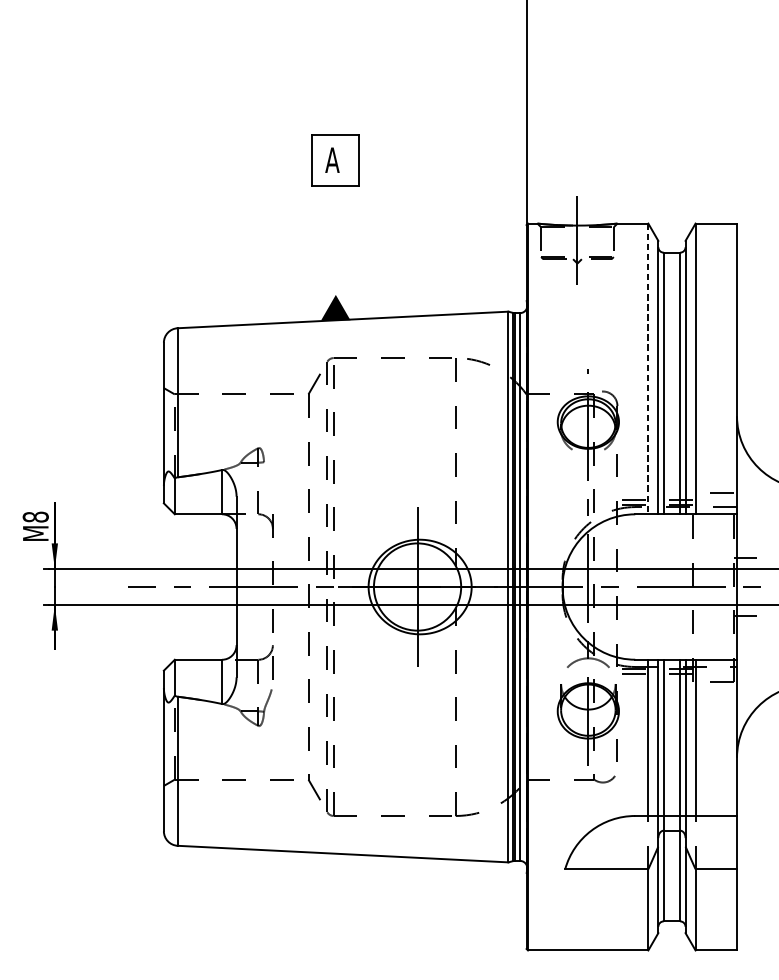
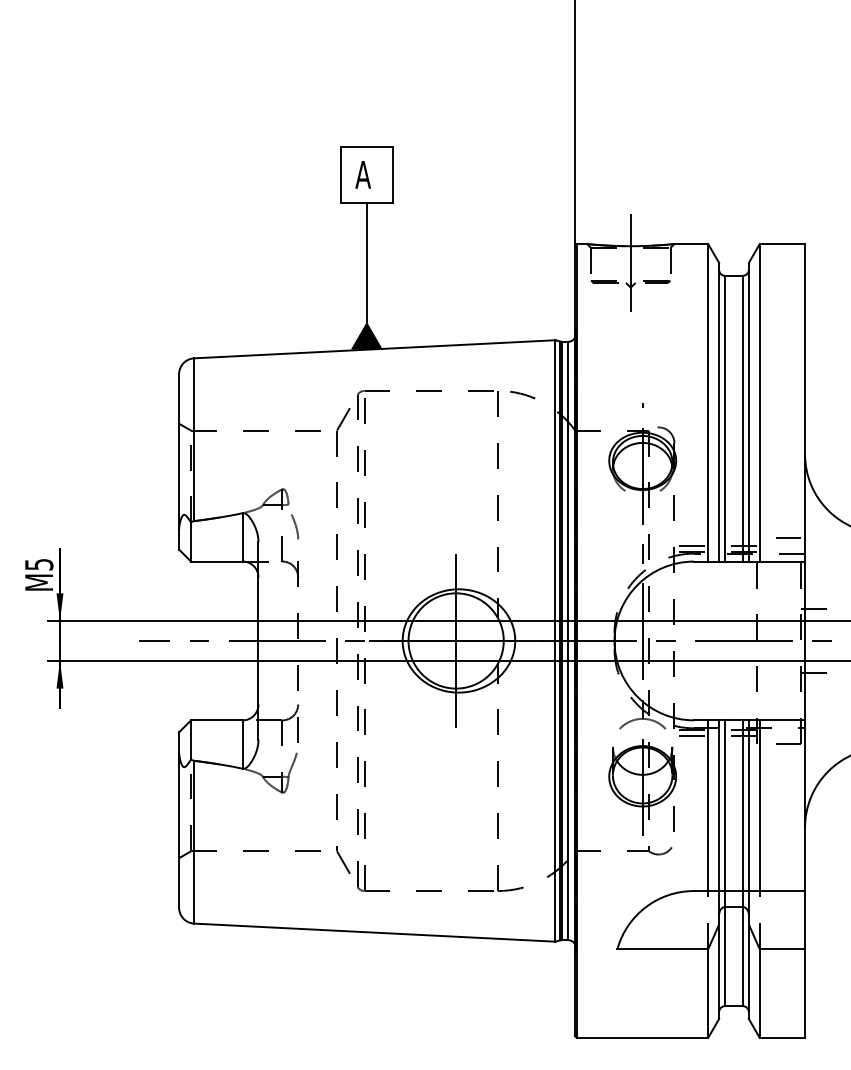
line: (335, 239) -> (366, 261), added
line: (648, 368) -> (708, 402), dashed -> solid
curve: (270, 482) -> (295, 526), added
text: (35, 517) -> (38, 564), M8 -> M5

